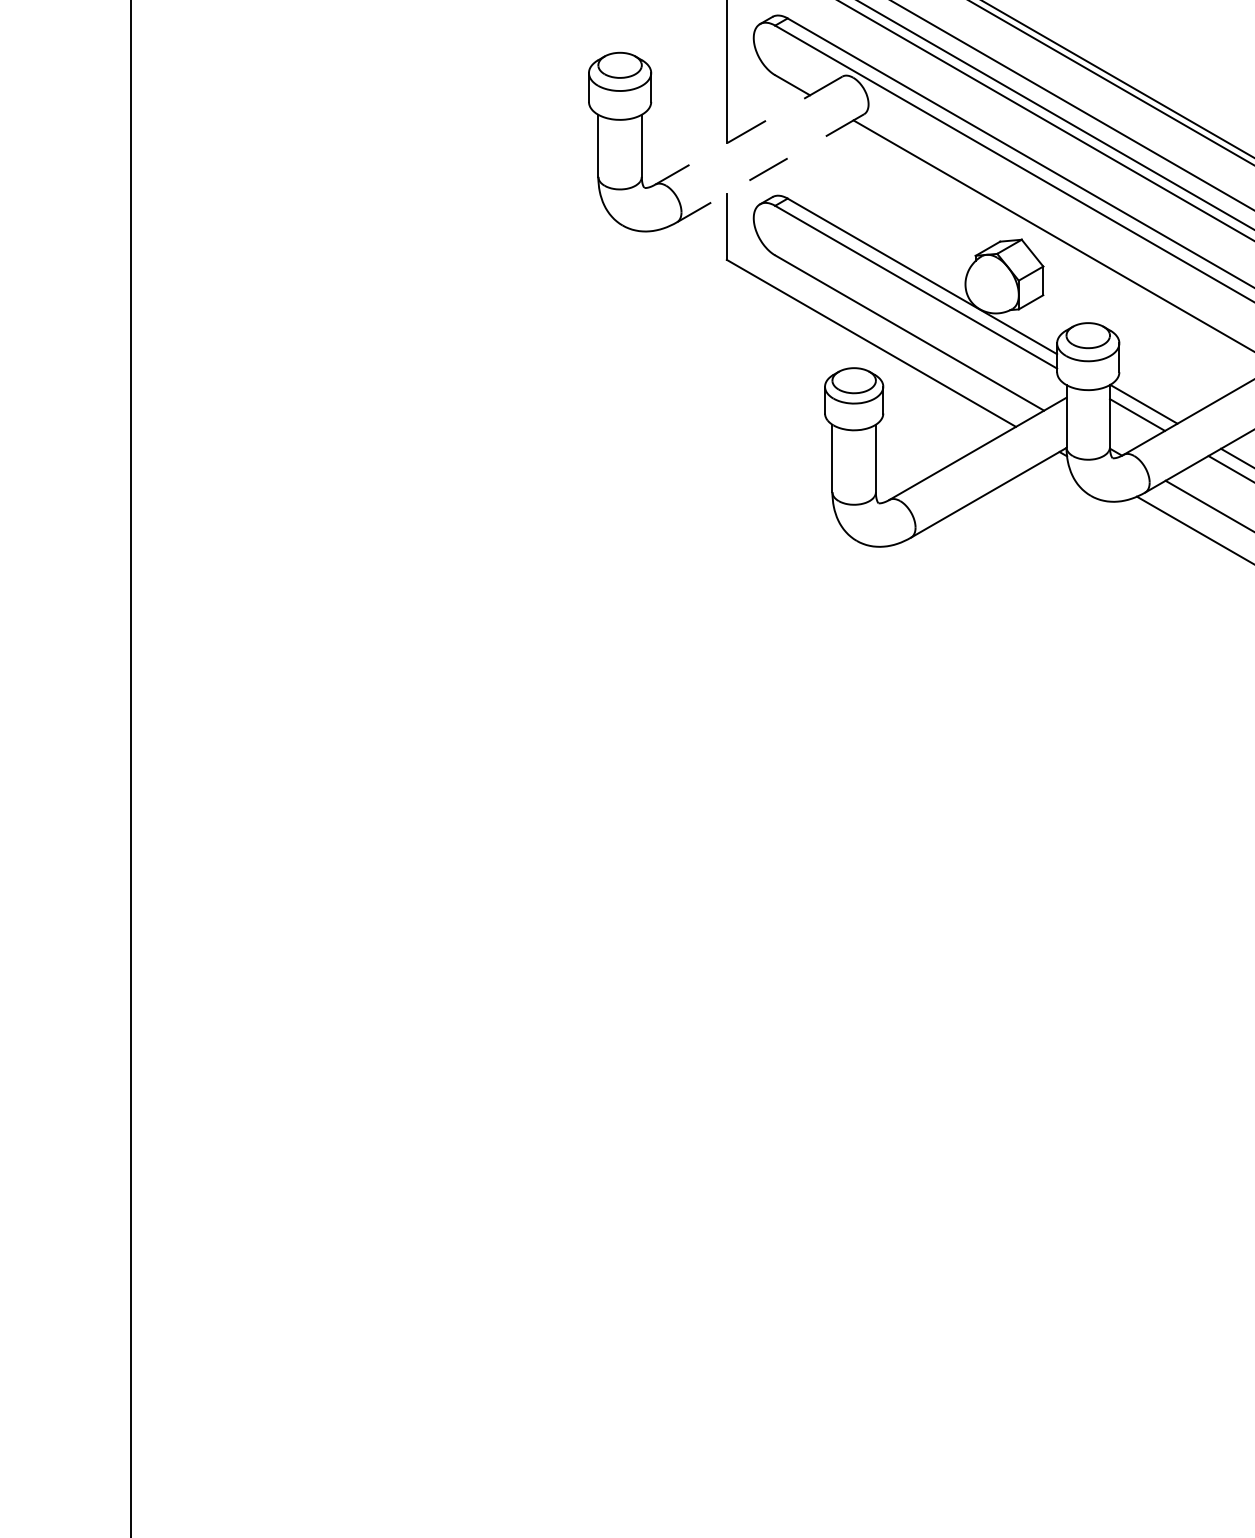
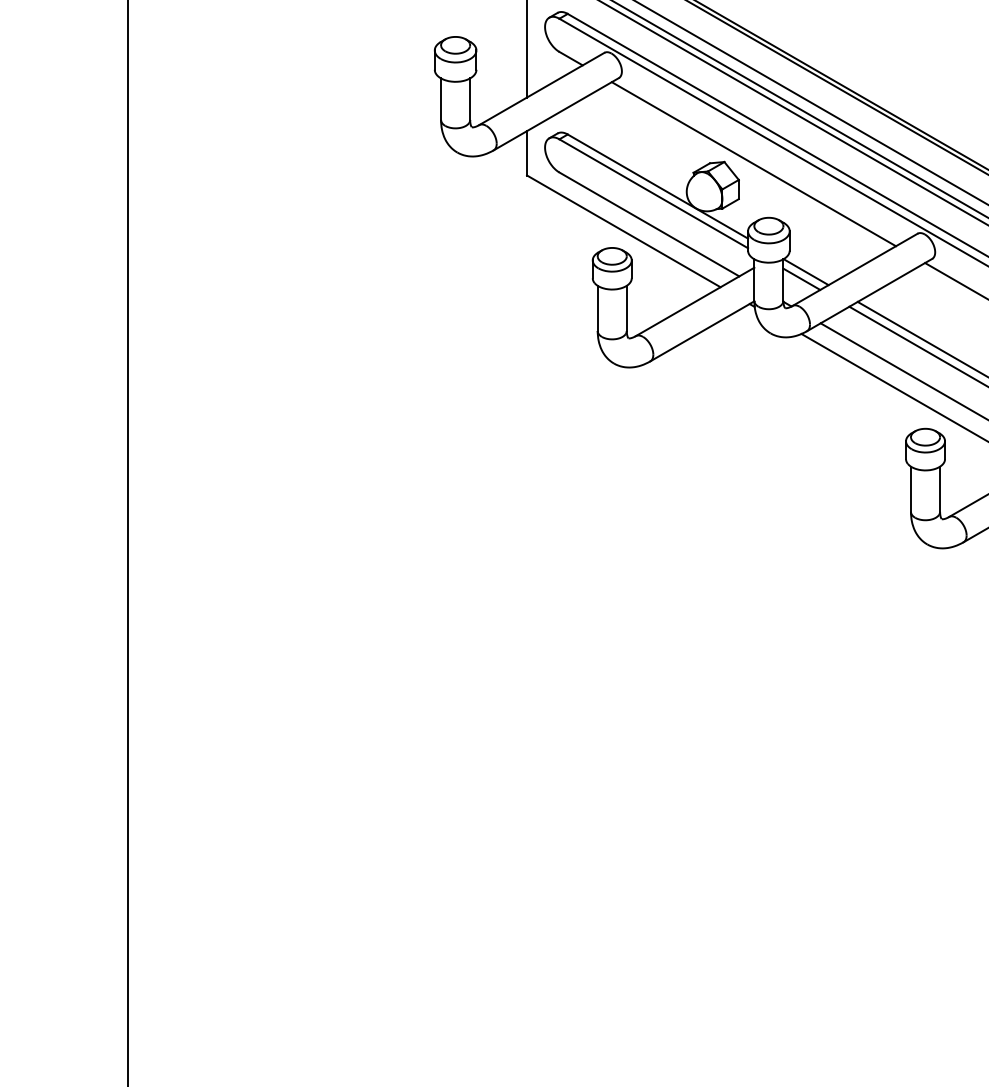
line: (748, 131) -> (541, 89), dashed -> solid
line: (769, 168) -> (555, 114), dashed -> solid

